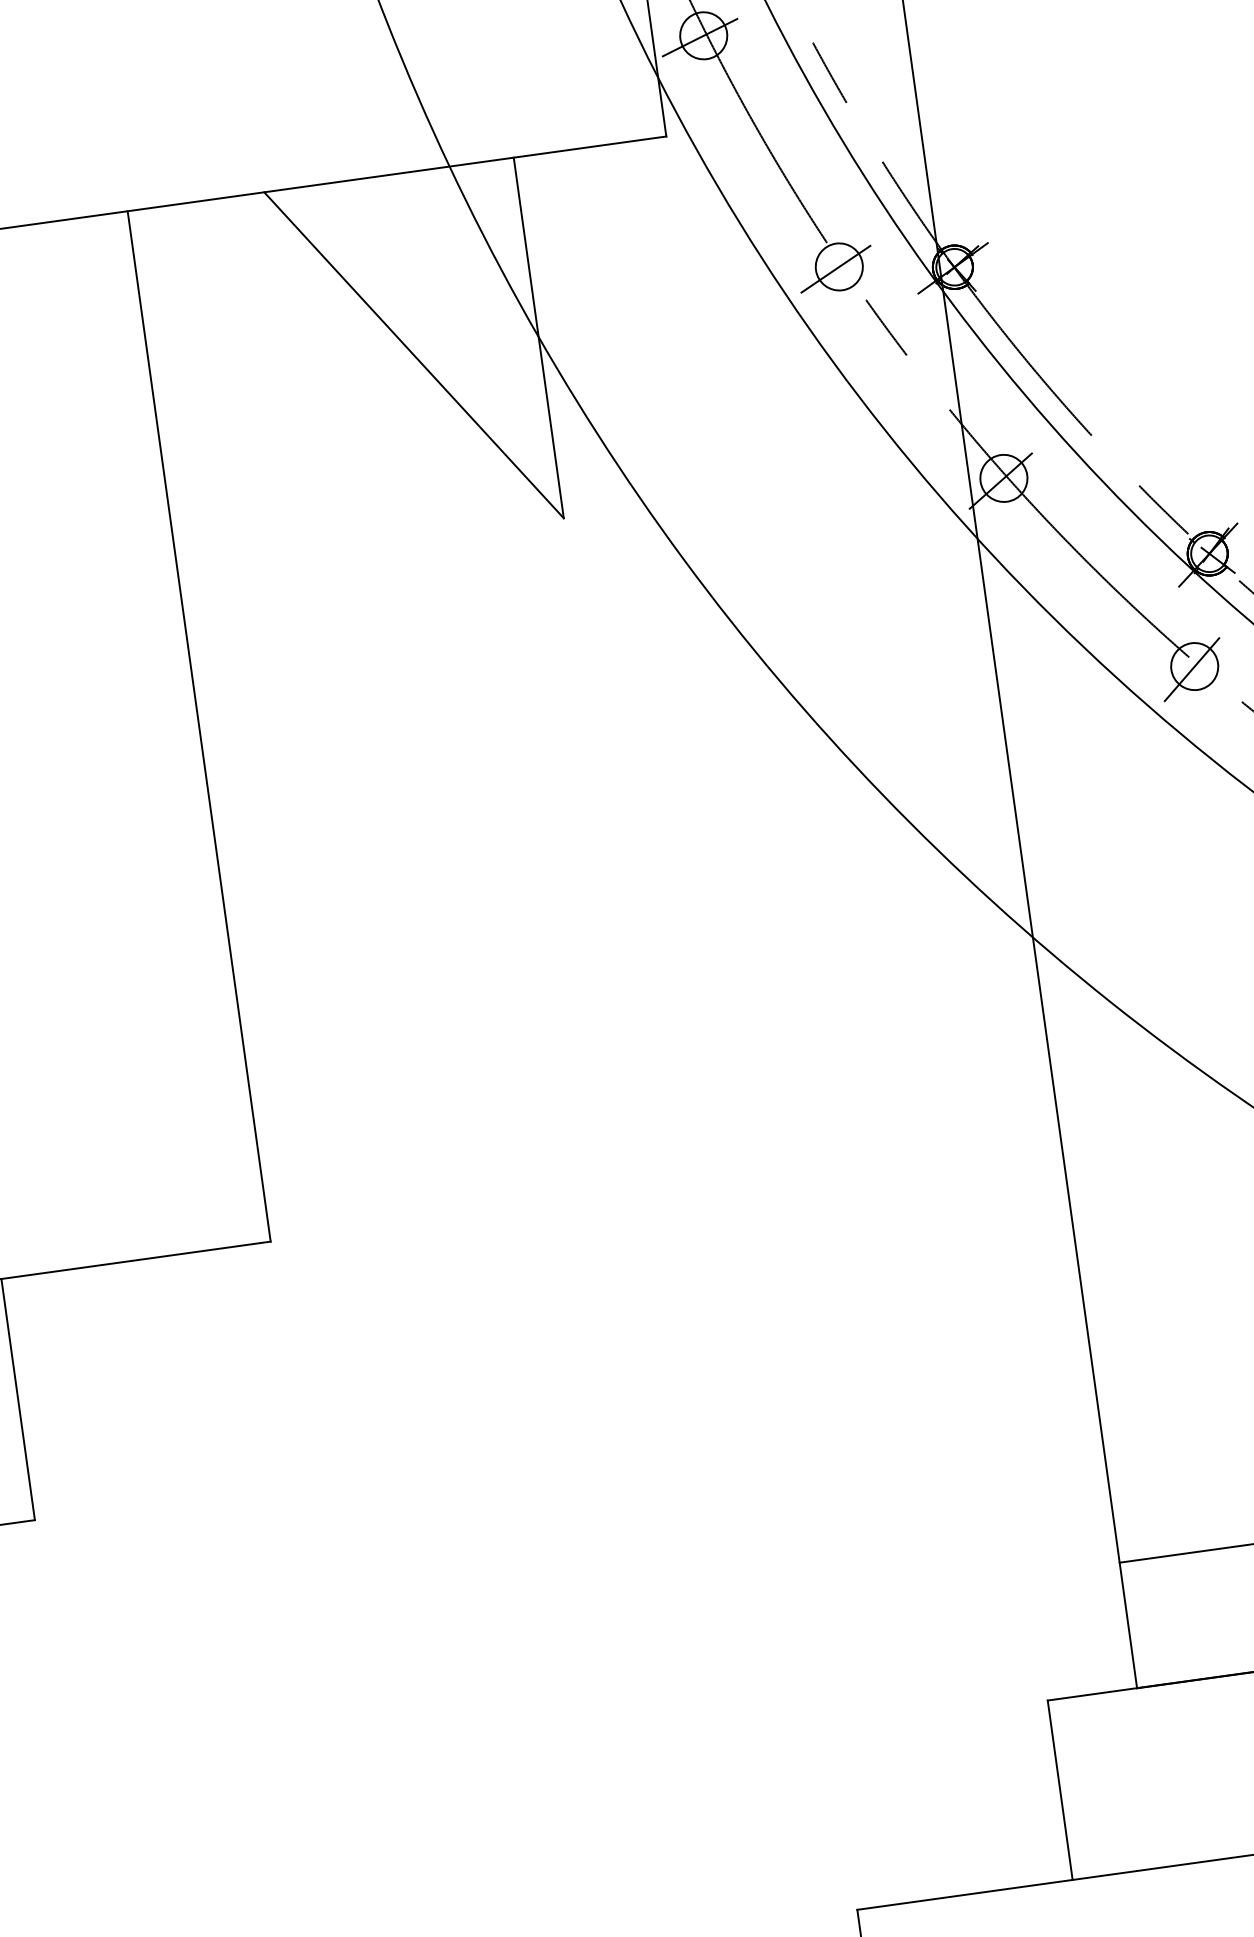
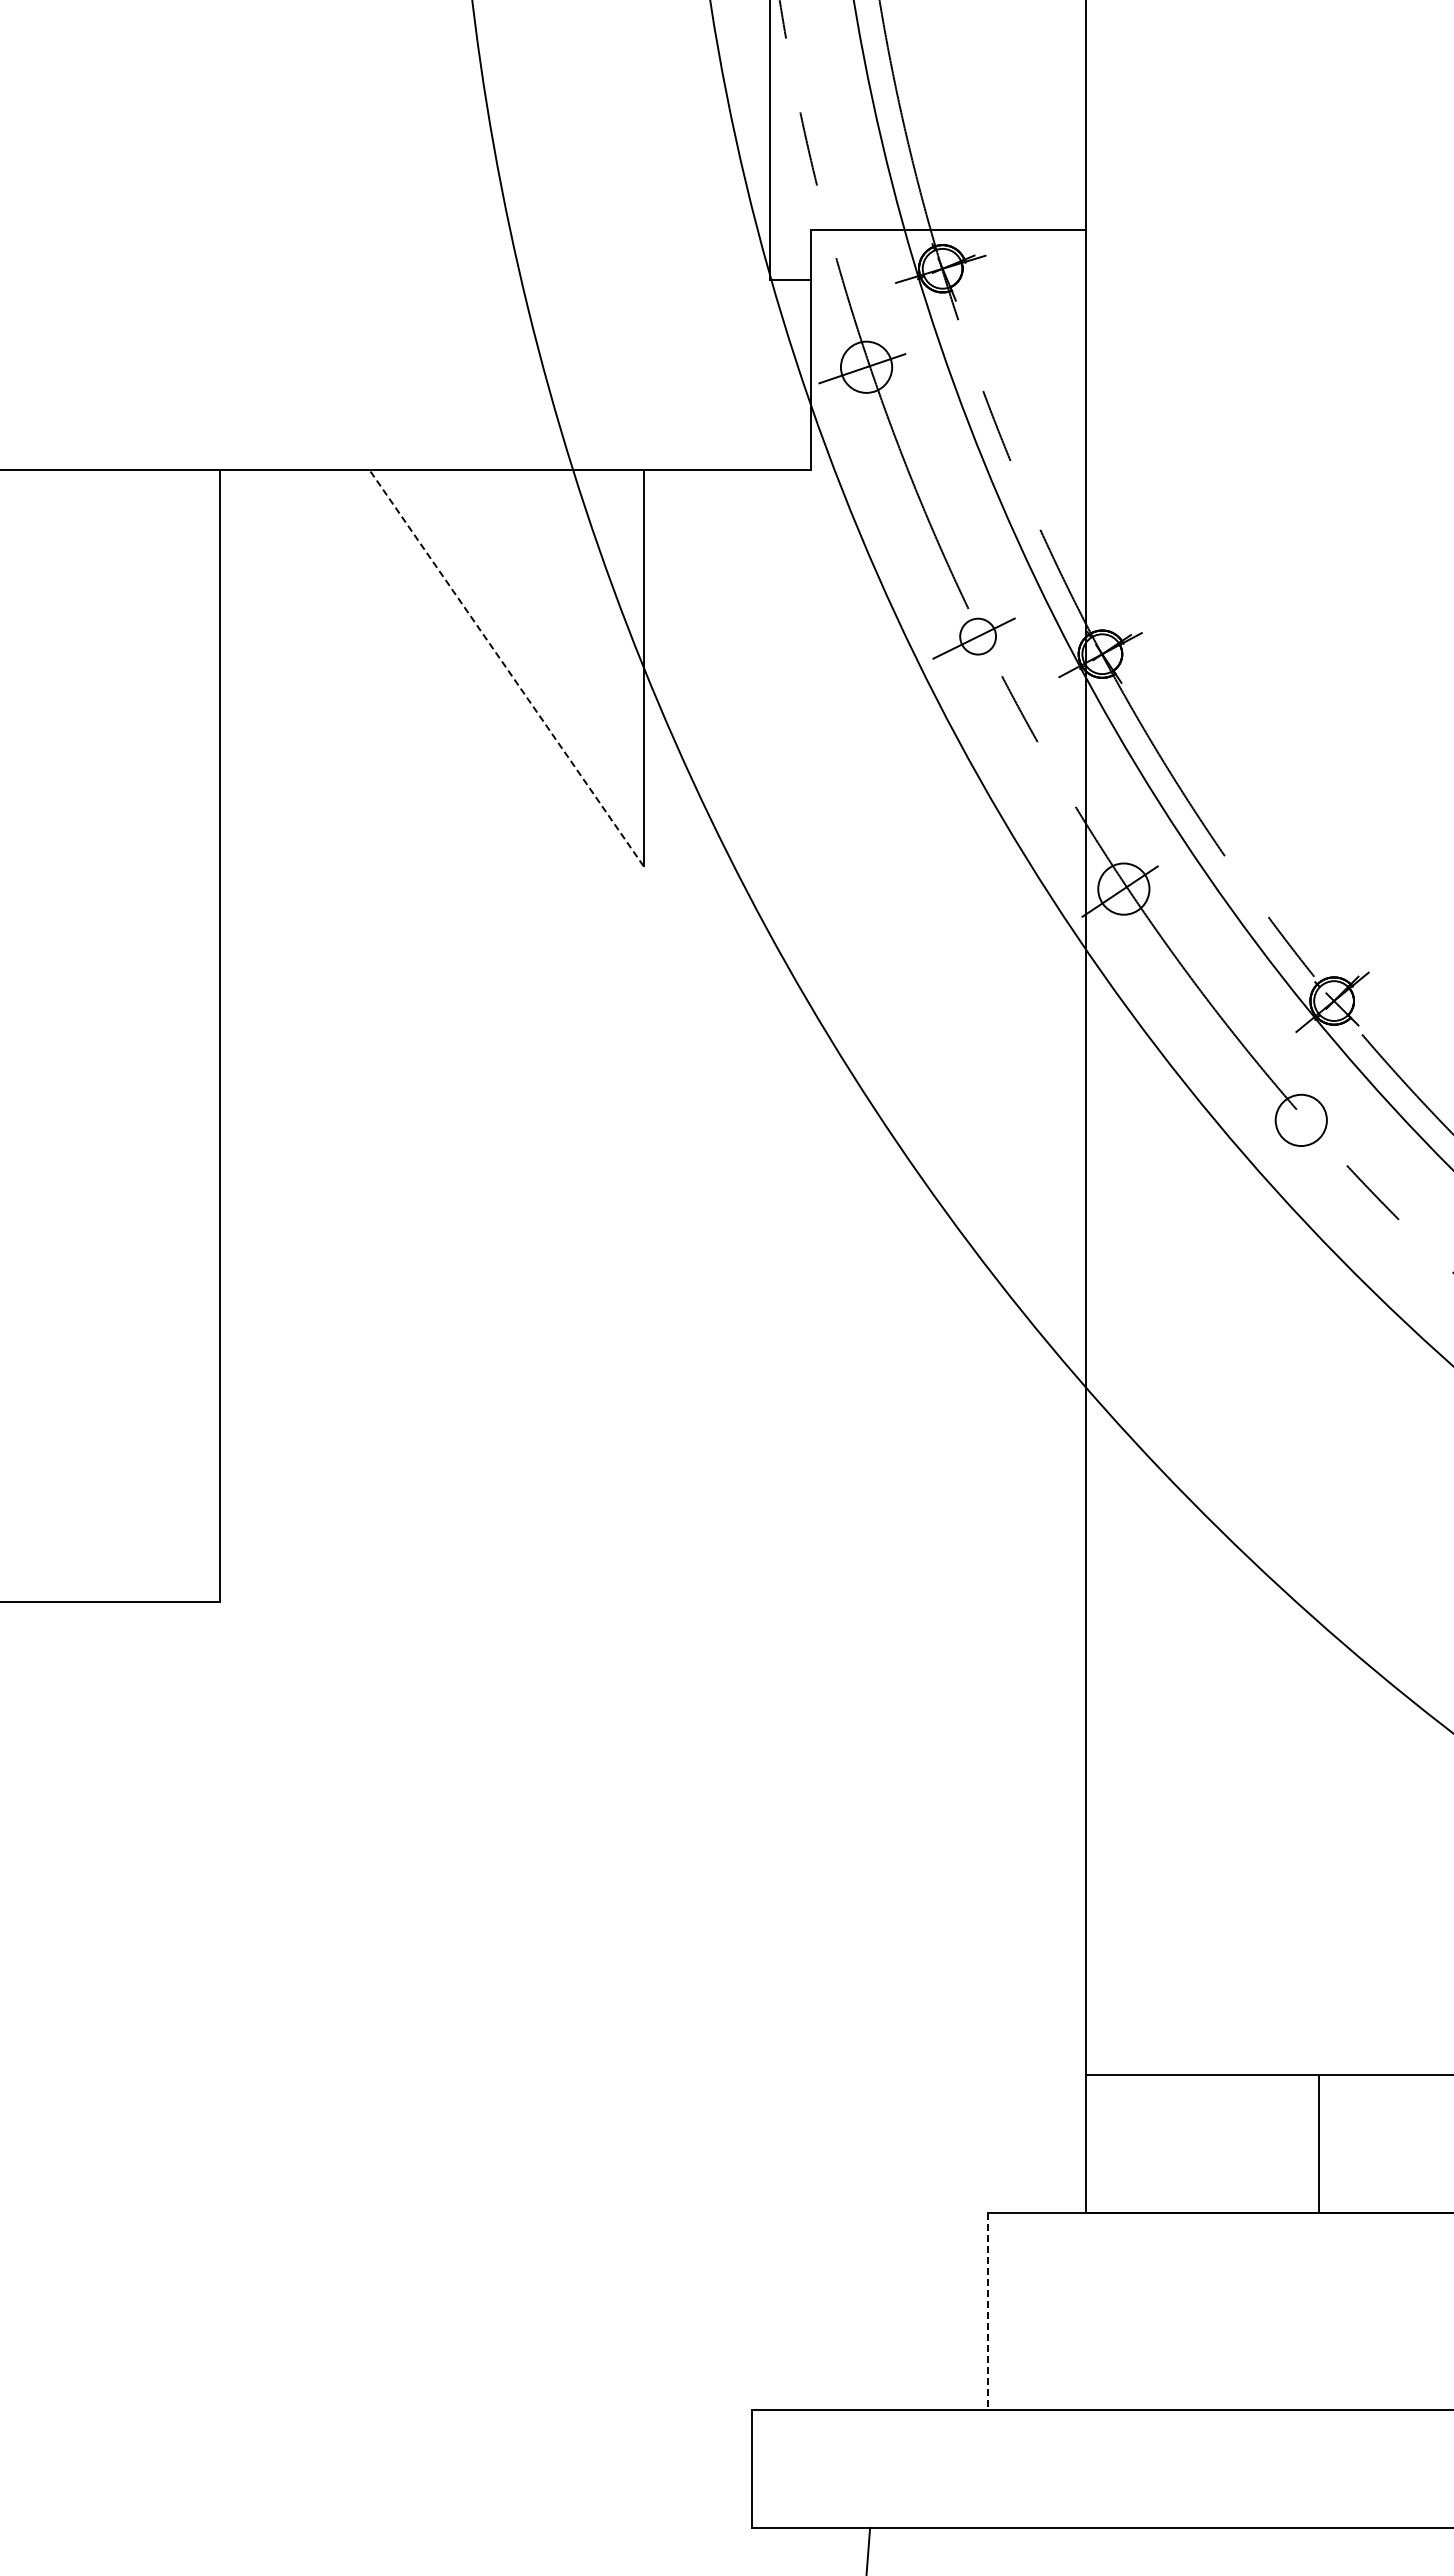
circle: (838, 266) -> (977, 636), size x0.7
line: (413, 355) -> (506, 668), solid -> dashed
line: (1191, 668) -> (1297, 1122), removed
line: (1060, 1790) -> (988, 2311), solid -> dashed

